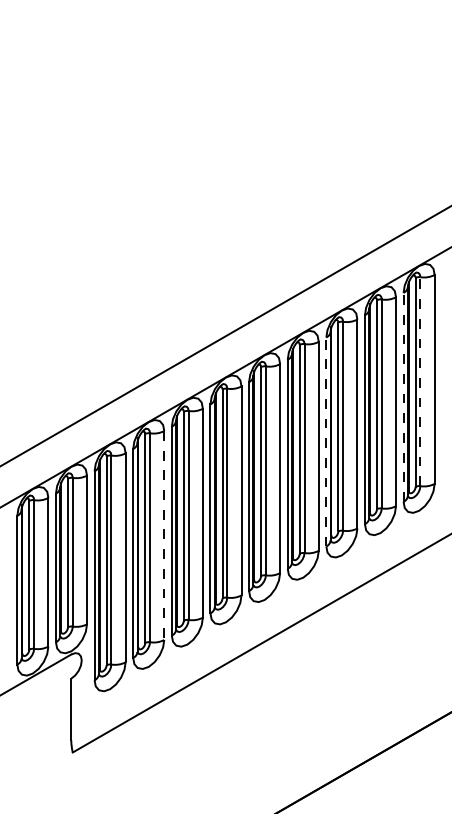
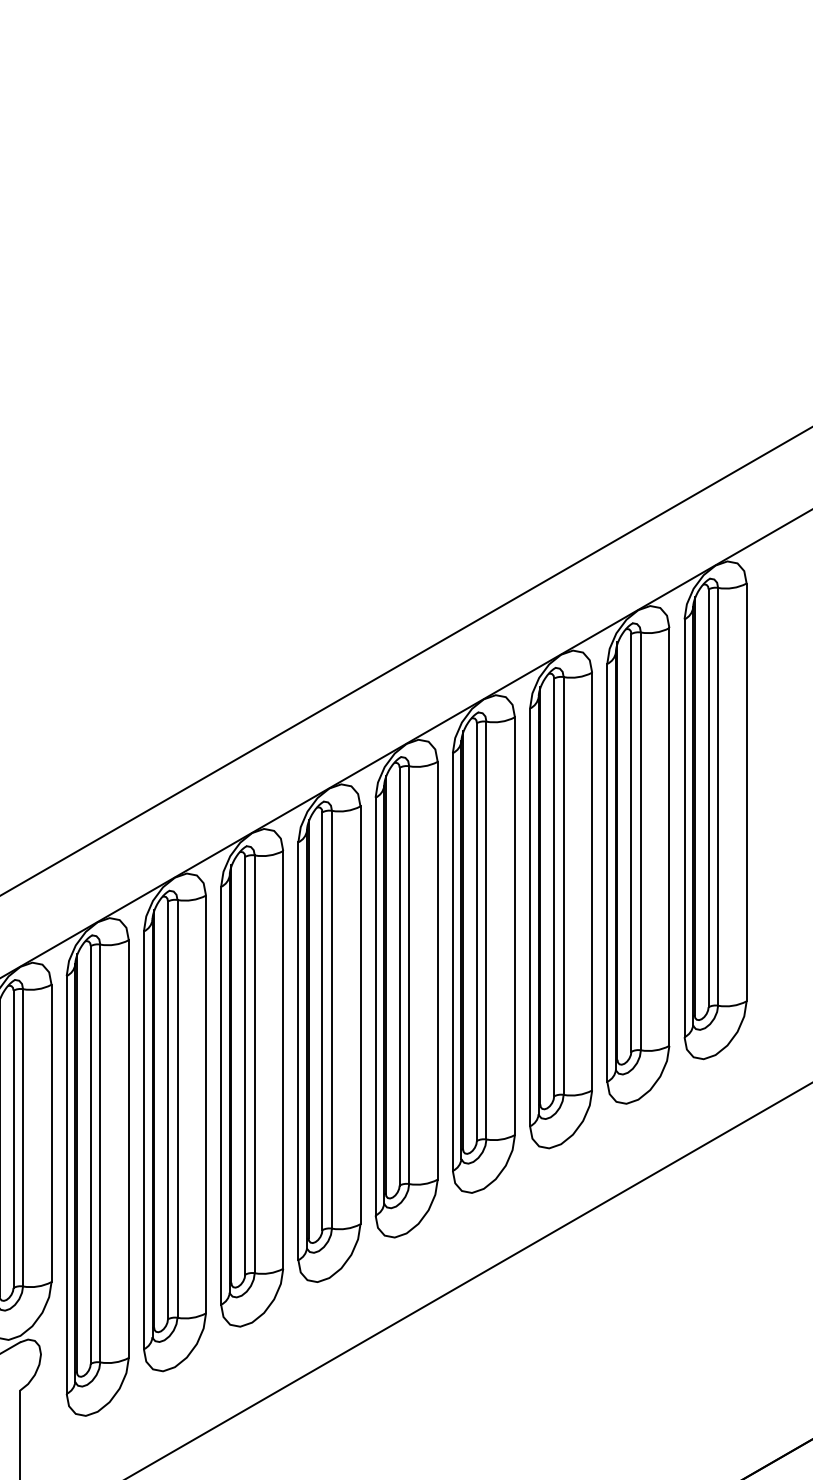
line: (420, 381) -> (718, 796), dashed -> solid
line: (403, 396) -> (684, 826), dashed -> solid
line: (326, 441) -> (530, 916), dashed -> solid
line: (164, 536) -> (206, 1106), dashed -> solid

